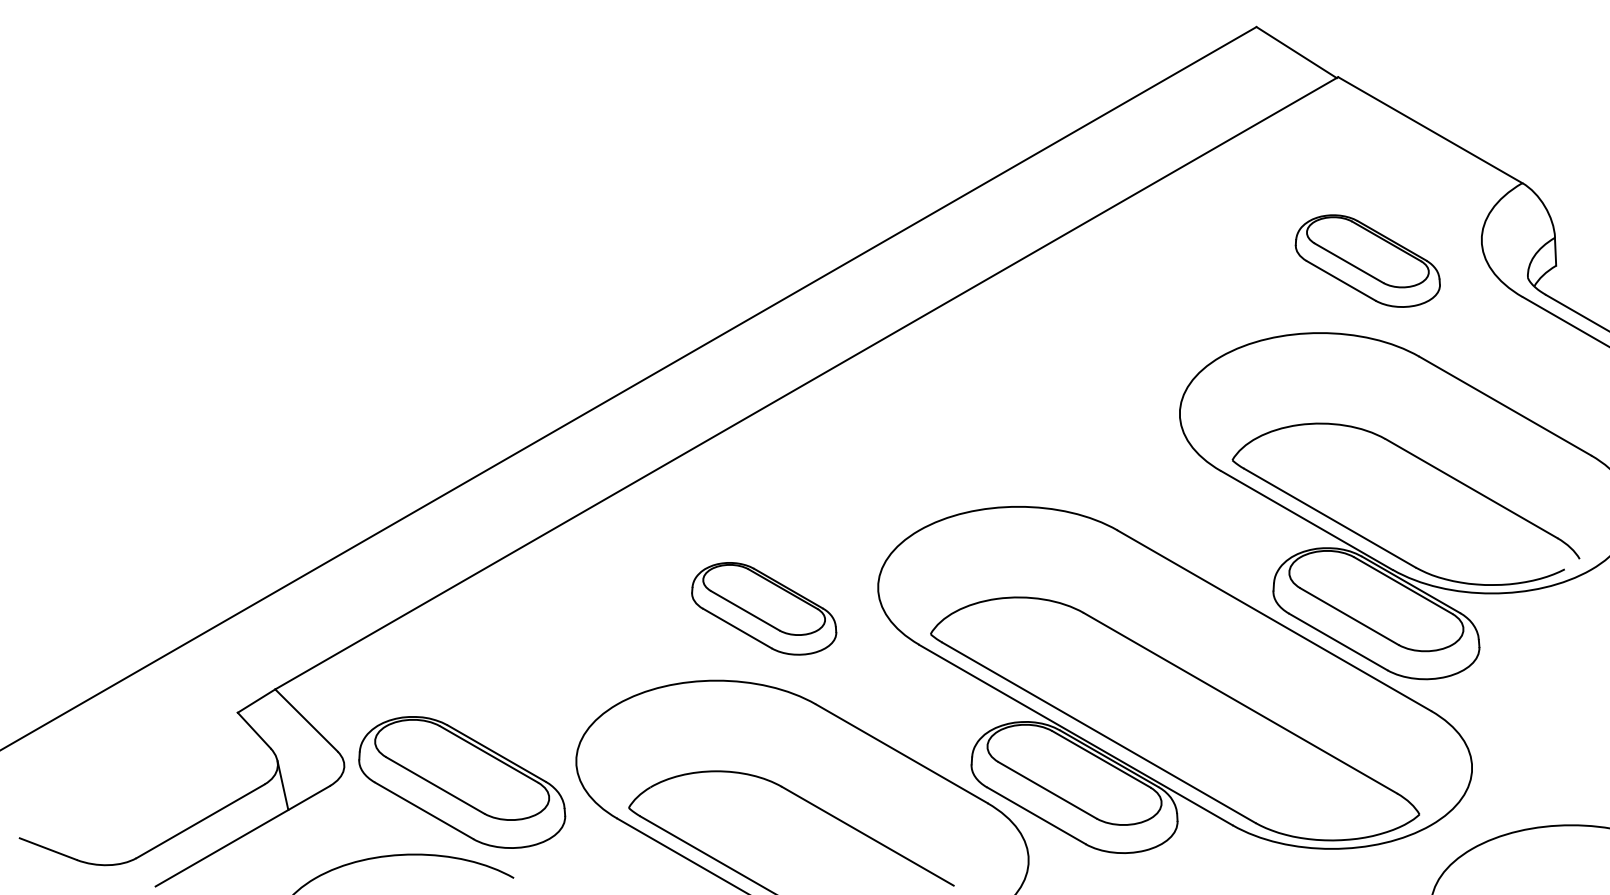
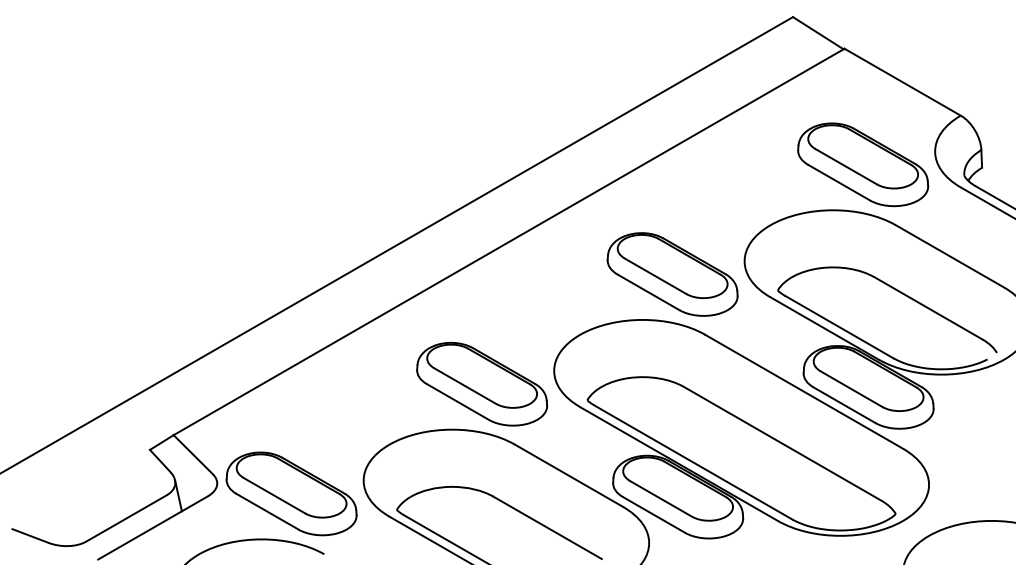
part: (1368, 260) -> (863, 164), size x1.43
part: (1065, 434) -> (672, 274), added
part: (764, 609) -> (482, 384), size x1.43

